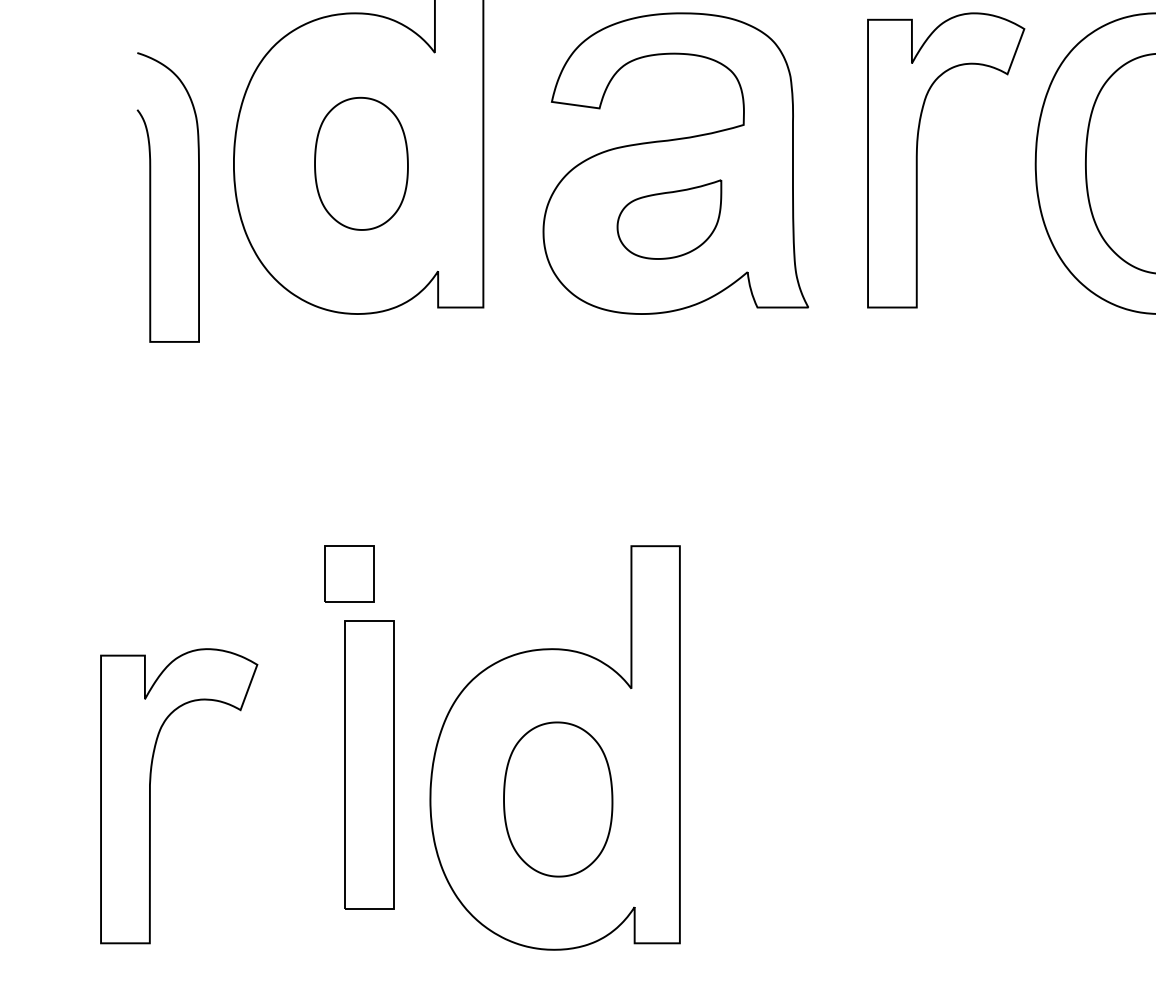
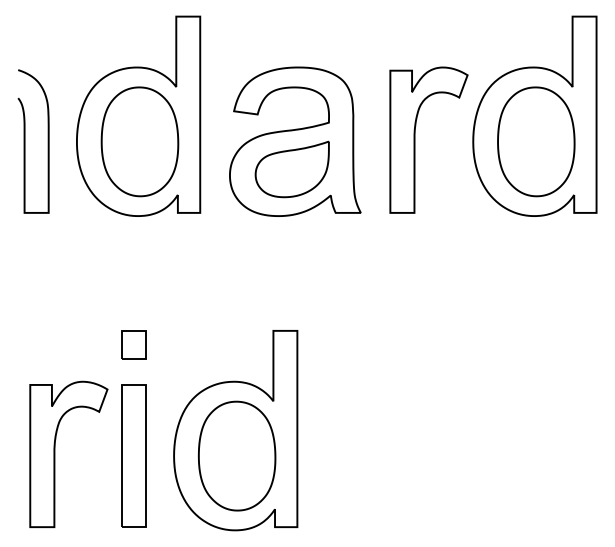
part: (360, 163) -> (139, 141), size x1.67
curve: (152, 197) -> (25, 141), moved
part: (668, 219) -> (291, 169), size x1.43
part: (368, 763) -> (133, 455), moved
part: (152, 794) -> (55, 453), moved
part: (558, 798) -> (237, 455), size x1.43

